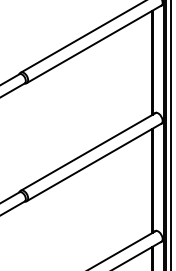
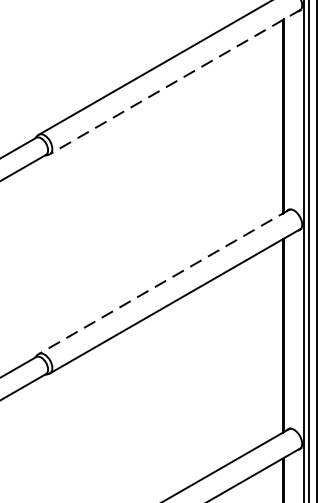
line: (94, 44) -> (175, 82), solid -> dashed
line: (88, 151) -> (164, 281), solid -> dashed

